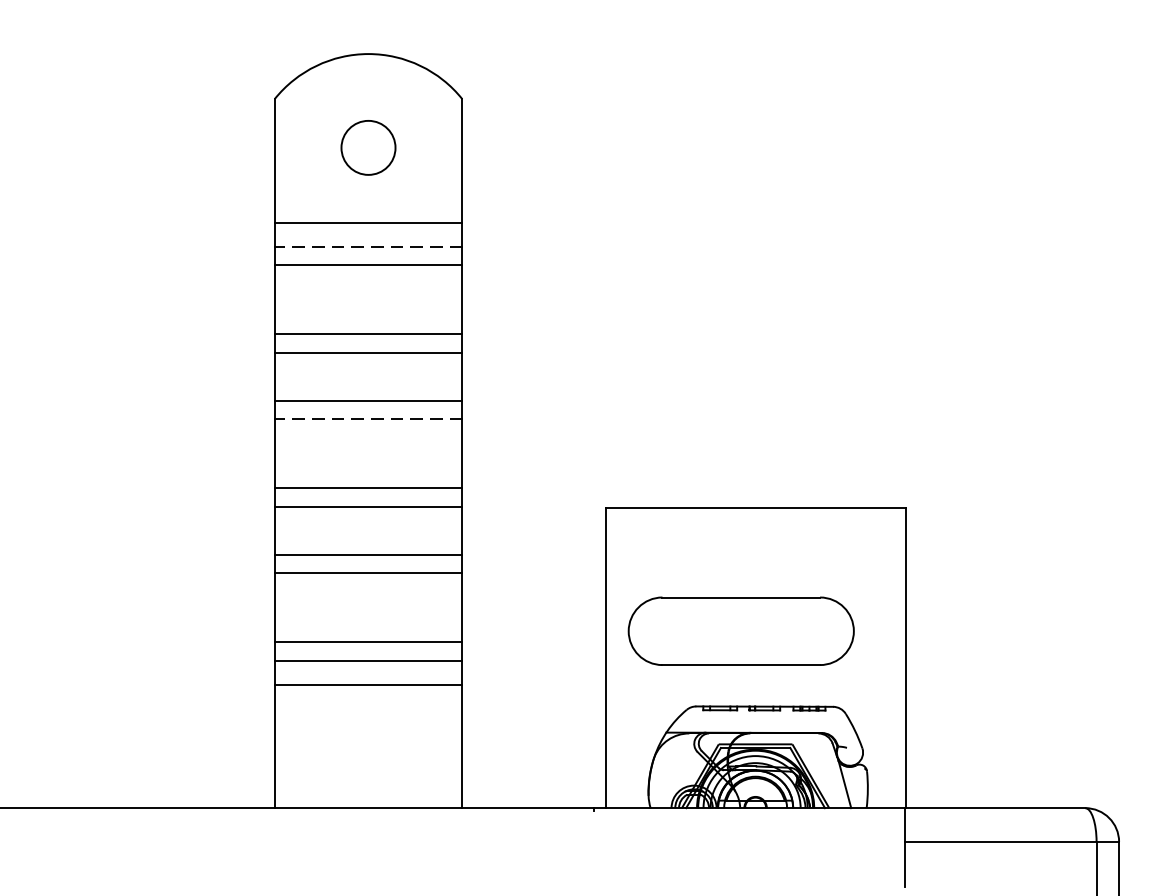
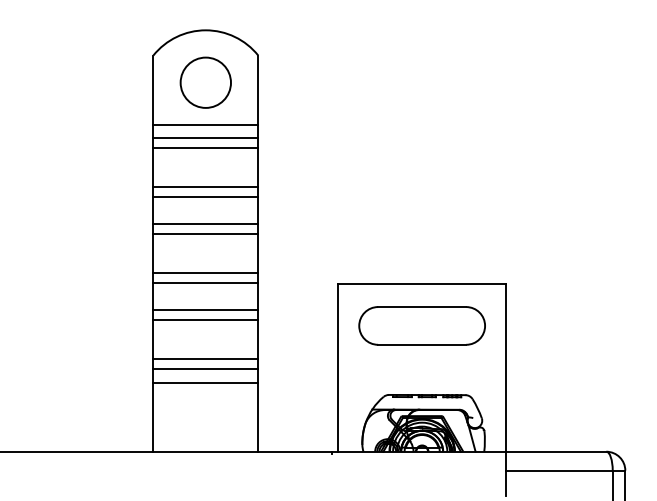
circle: (367, 147) -> (205, 82), size x1.67
line: (367, 247) -> (205, 138), dashed -> solid
line: (367, 419) -> (205, 234), dashed -> solid
part: (740, 630) -> (421, 325), moved

